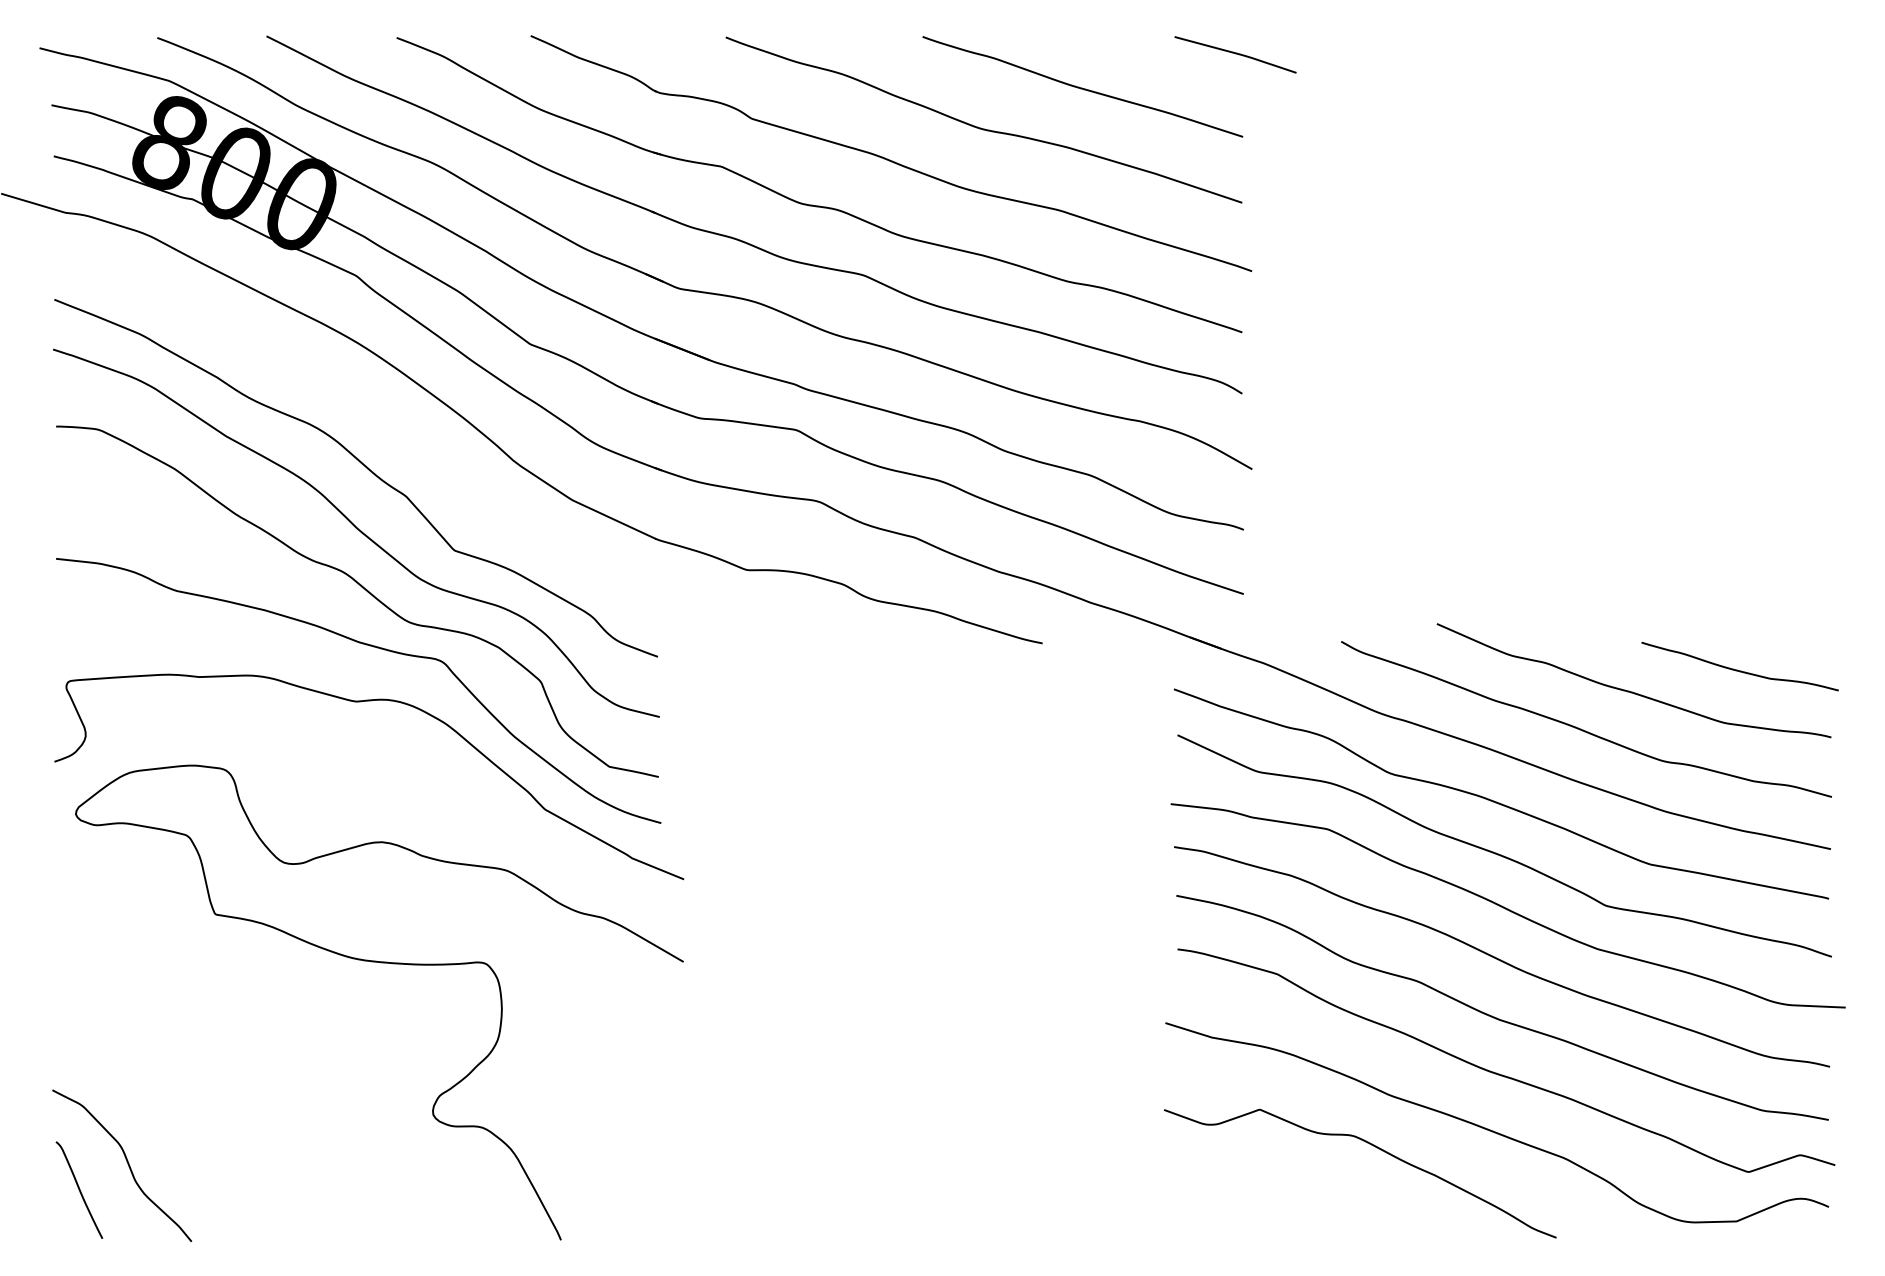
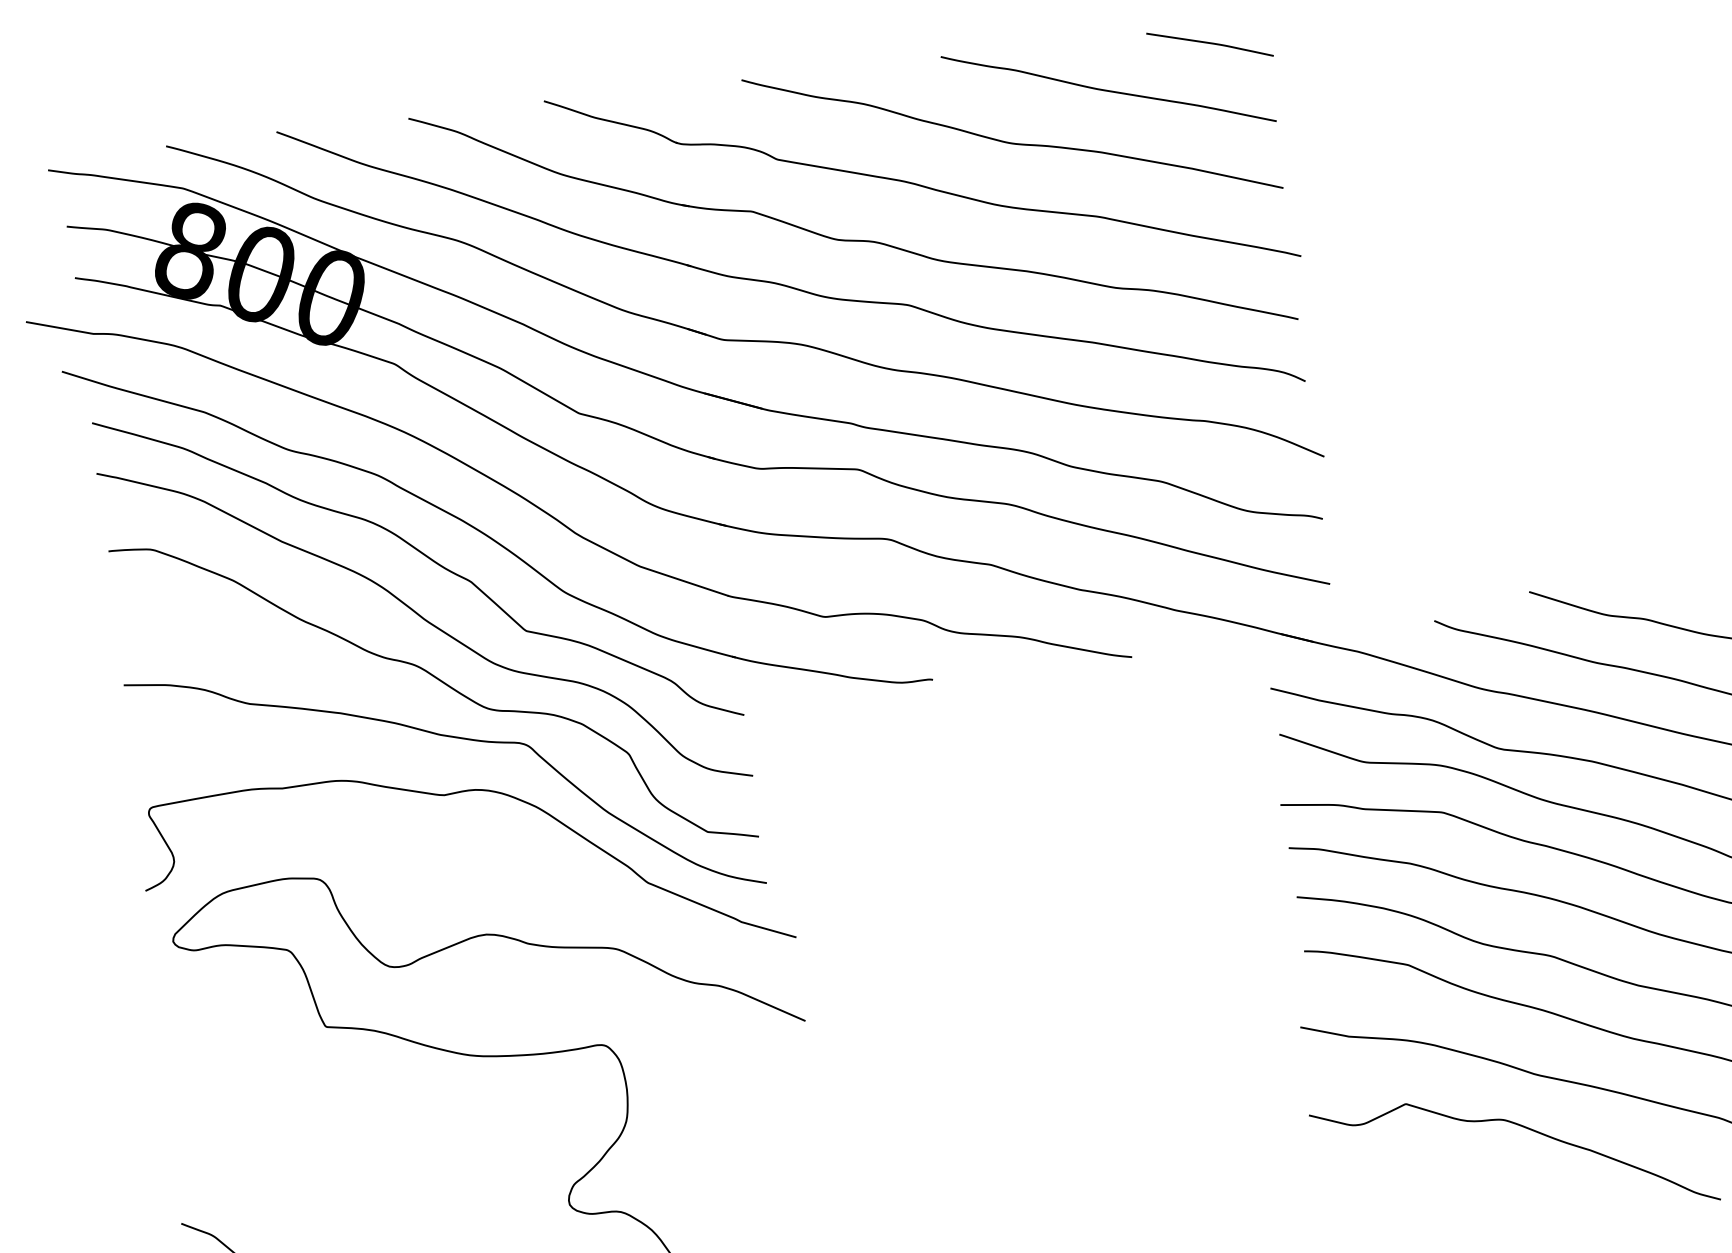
curve: (1235, 54) -> (1209, 44), moved
part: (431, 455) -> (491, 537), added

